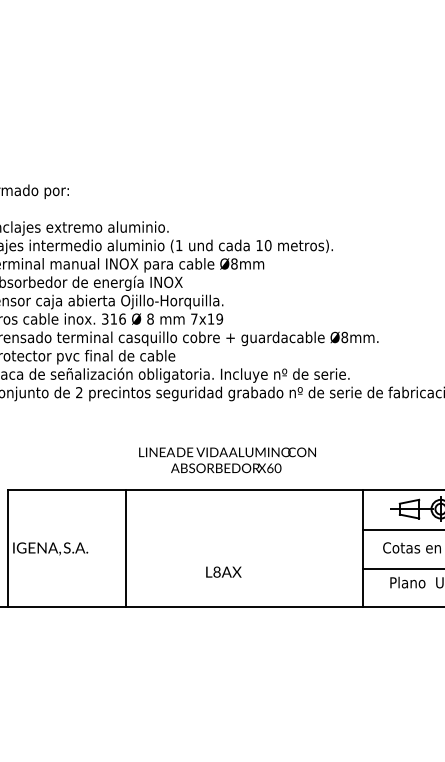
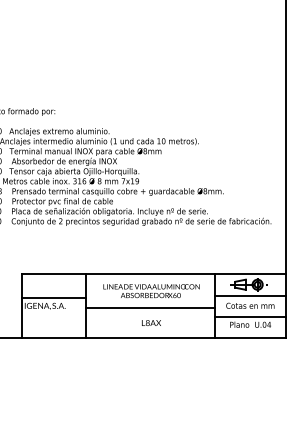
text: (227, 460) -> (151, 291), moved
line: (67, 532) -> (54, 297), added
line: (244, 552) -> (150, 308), added
text: (223, 571) -> (151, 322), moved

